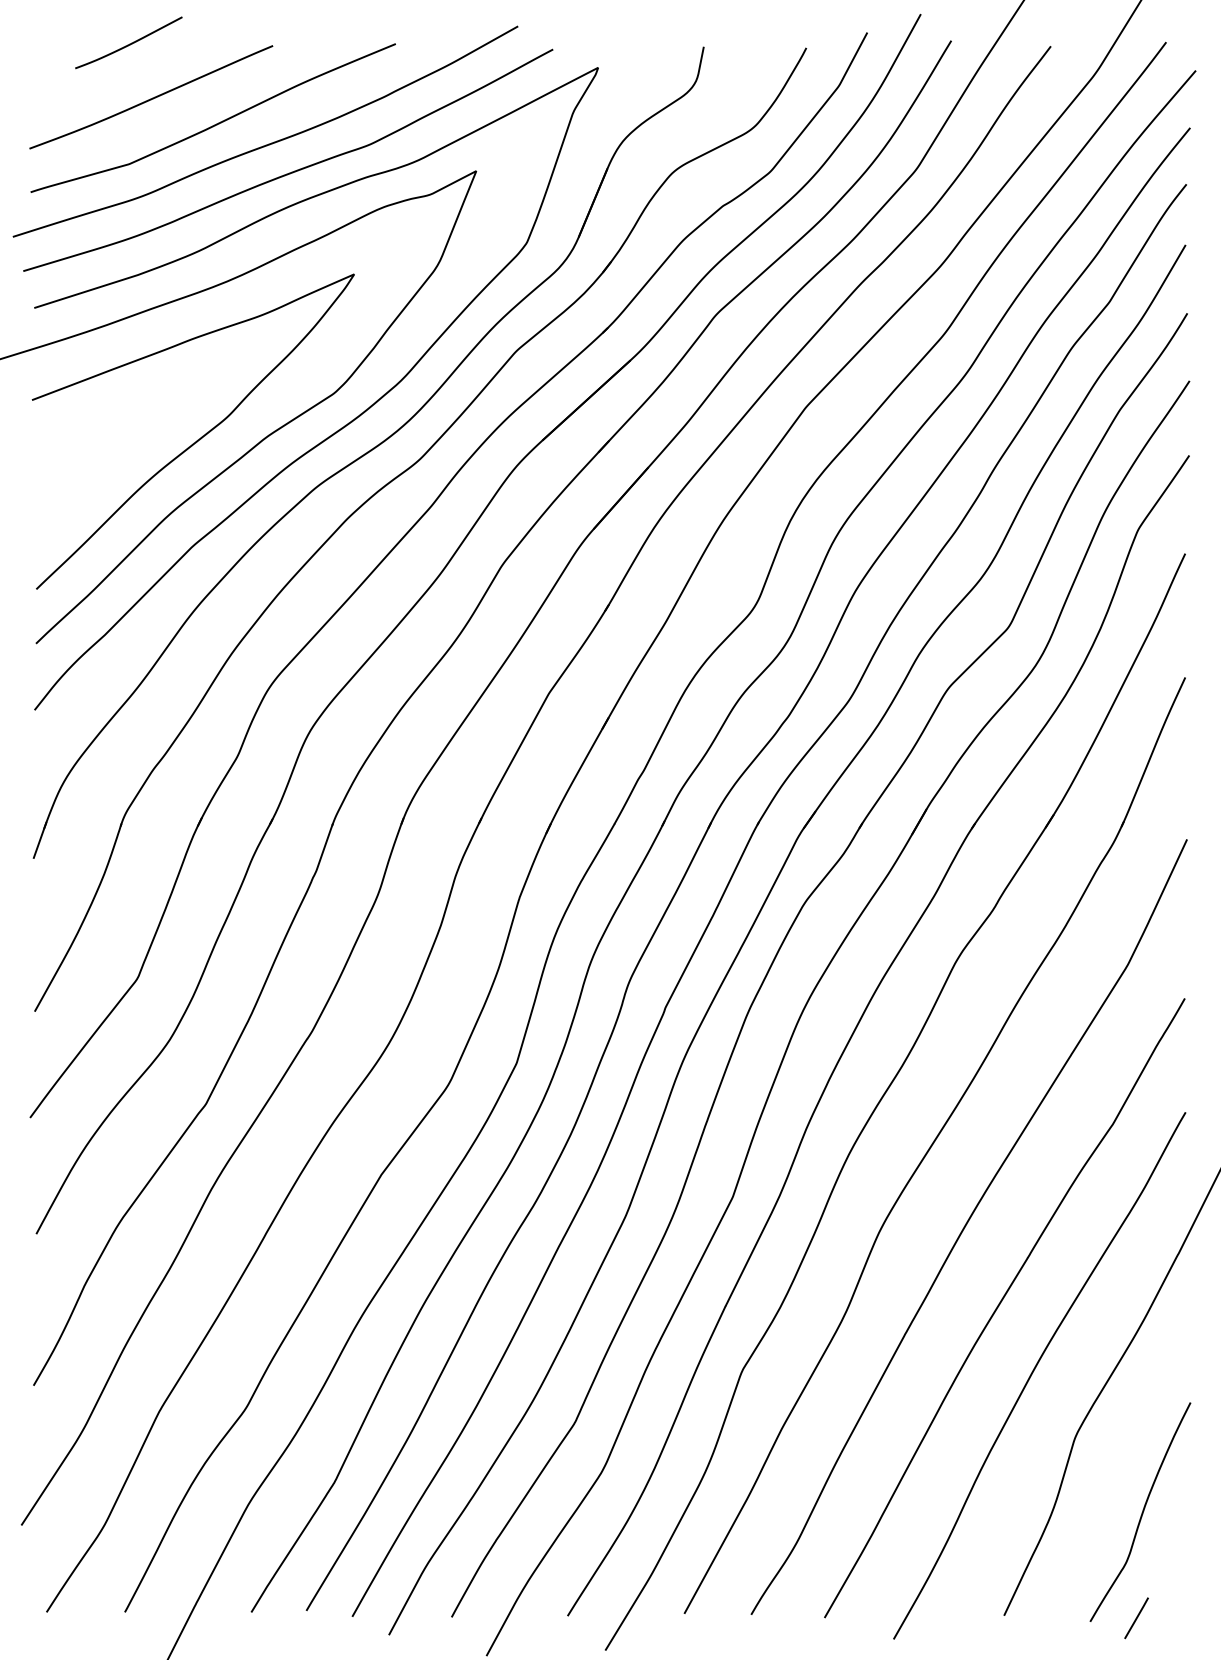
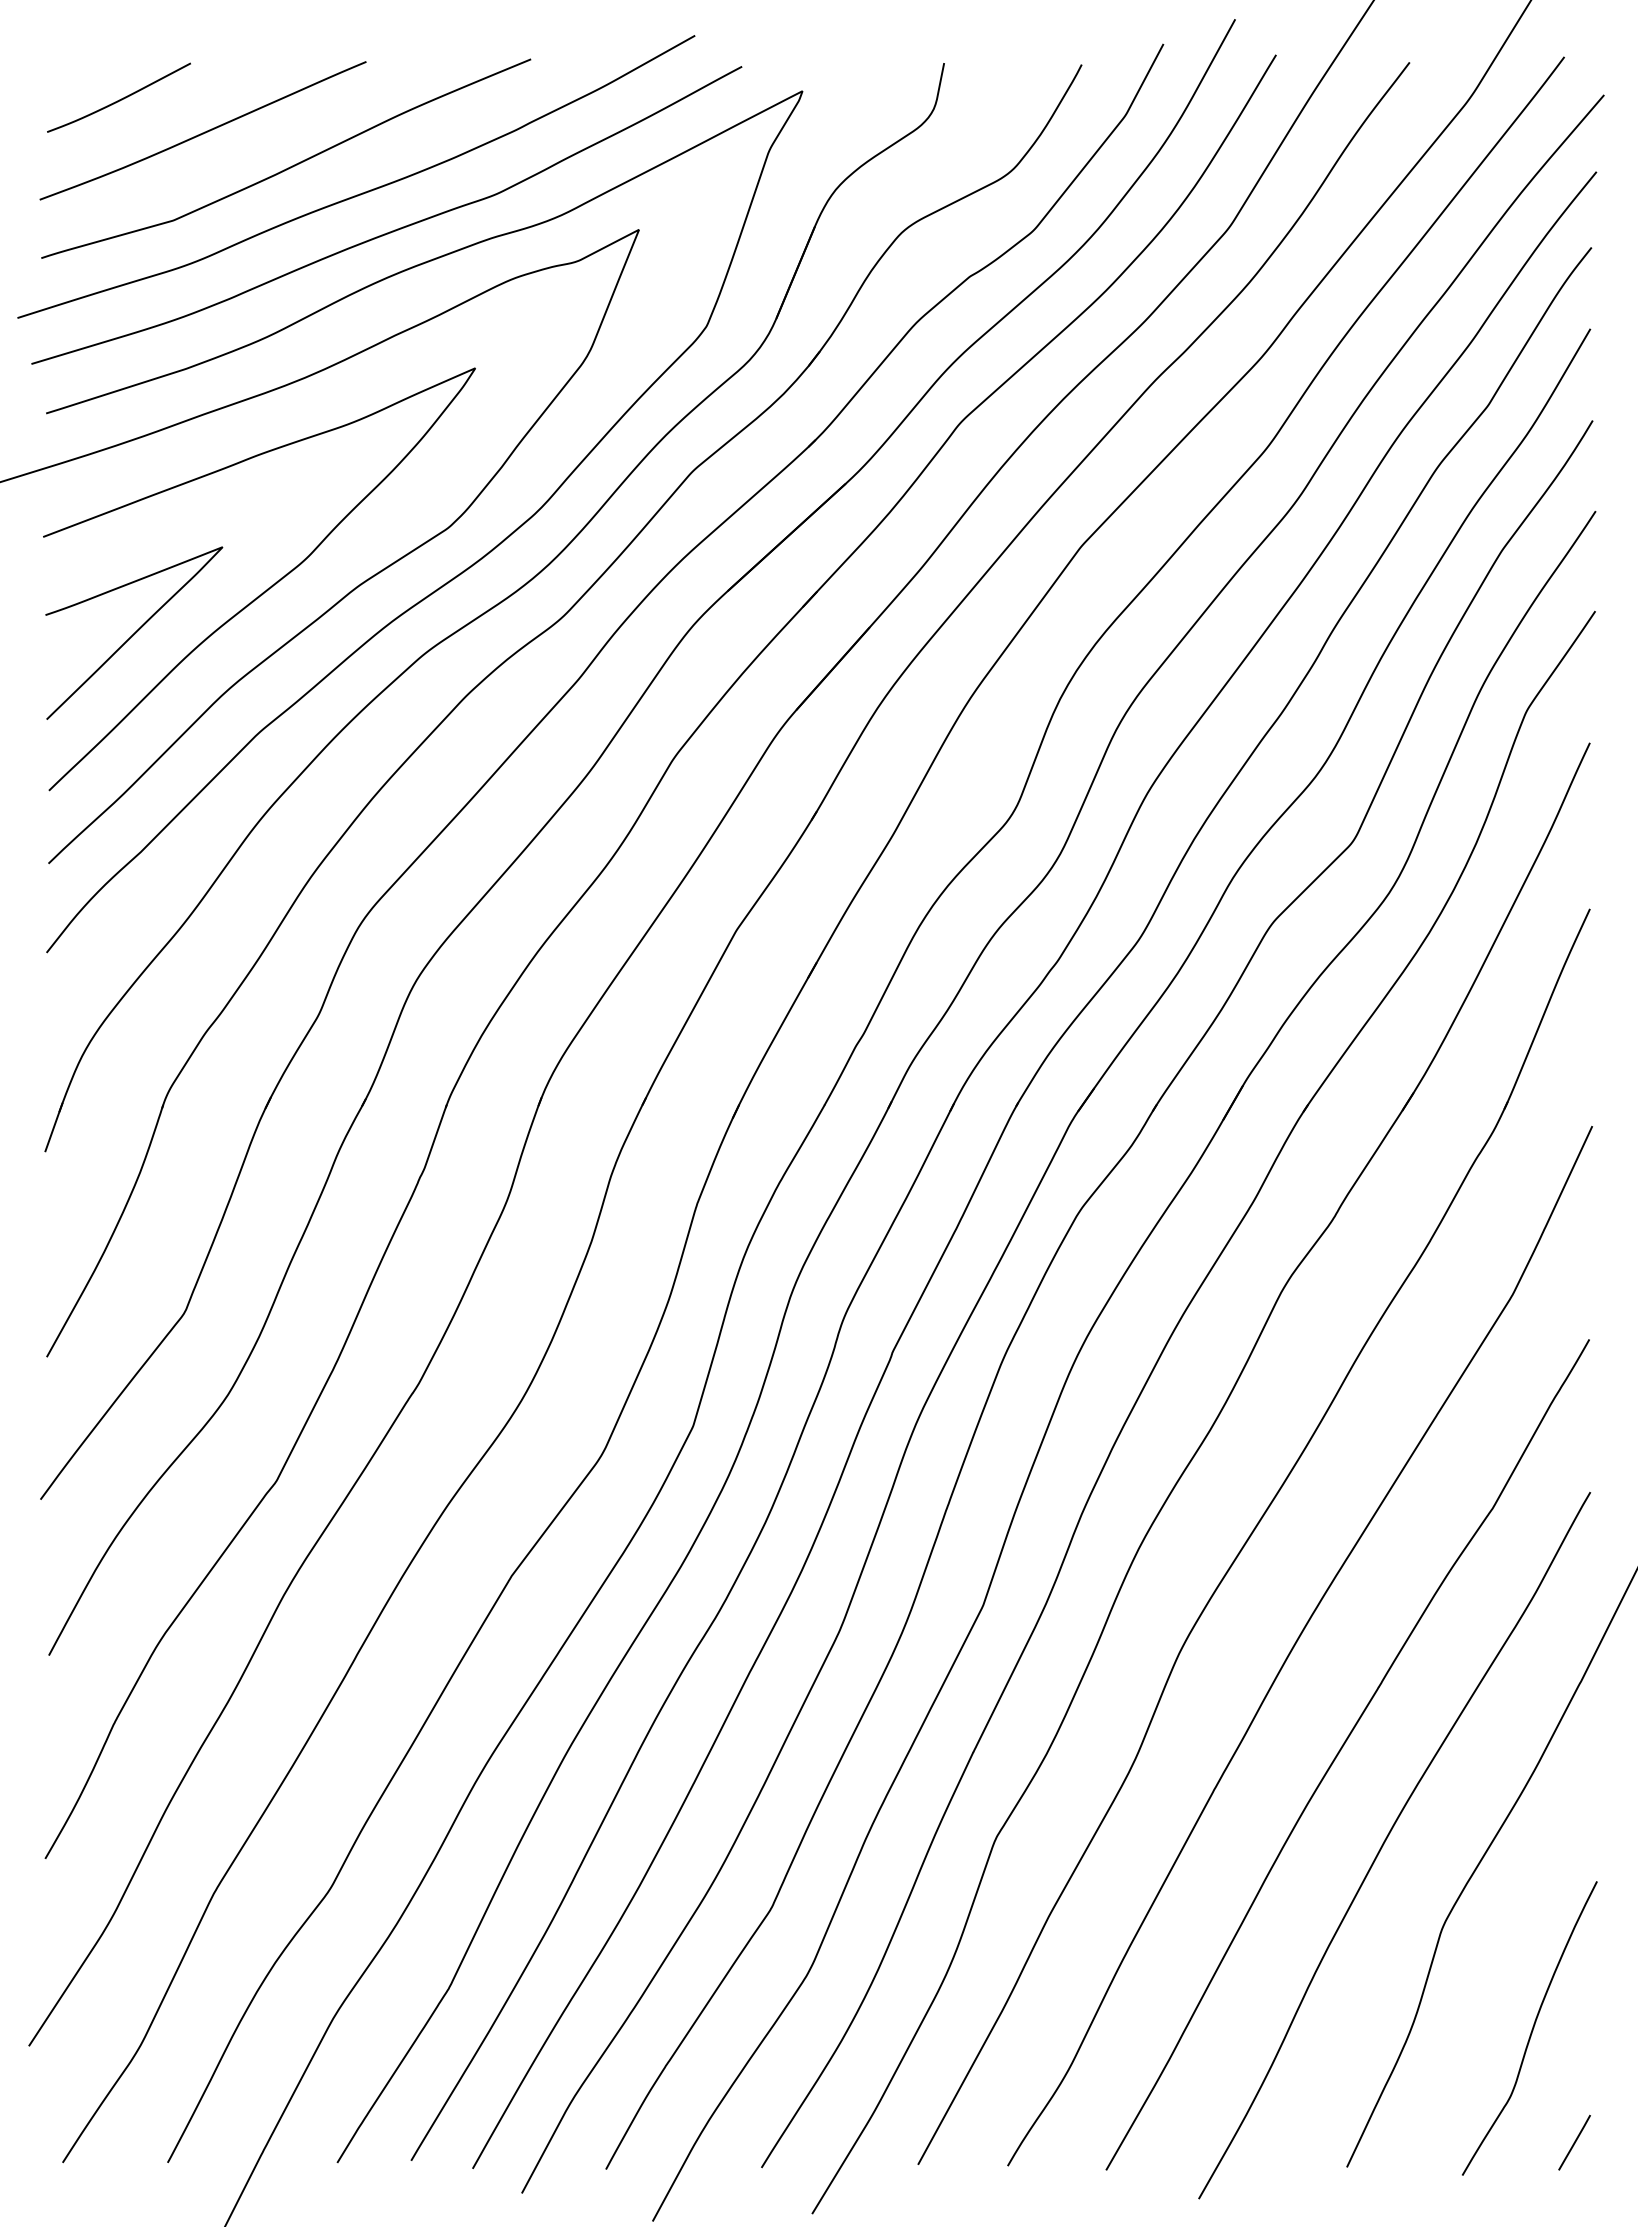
curve: (129, 44) -> (119, 99), moved
curve: (100, 471) -> (134, 632), added
line: (1136, 1618) -> (1574, 2142), moved

